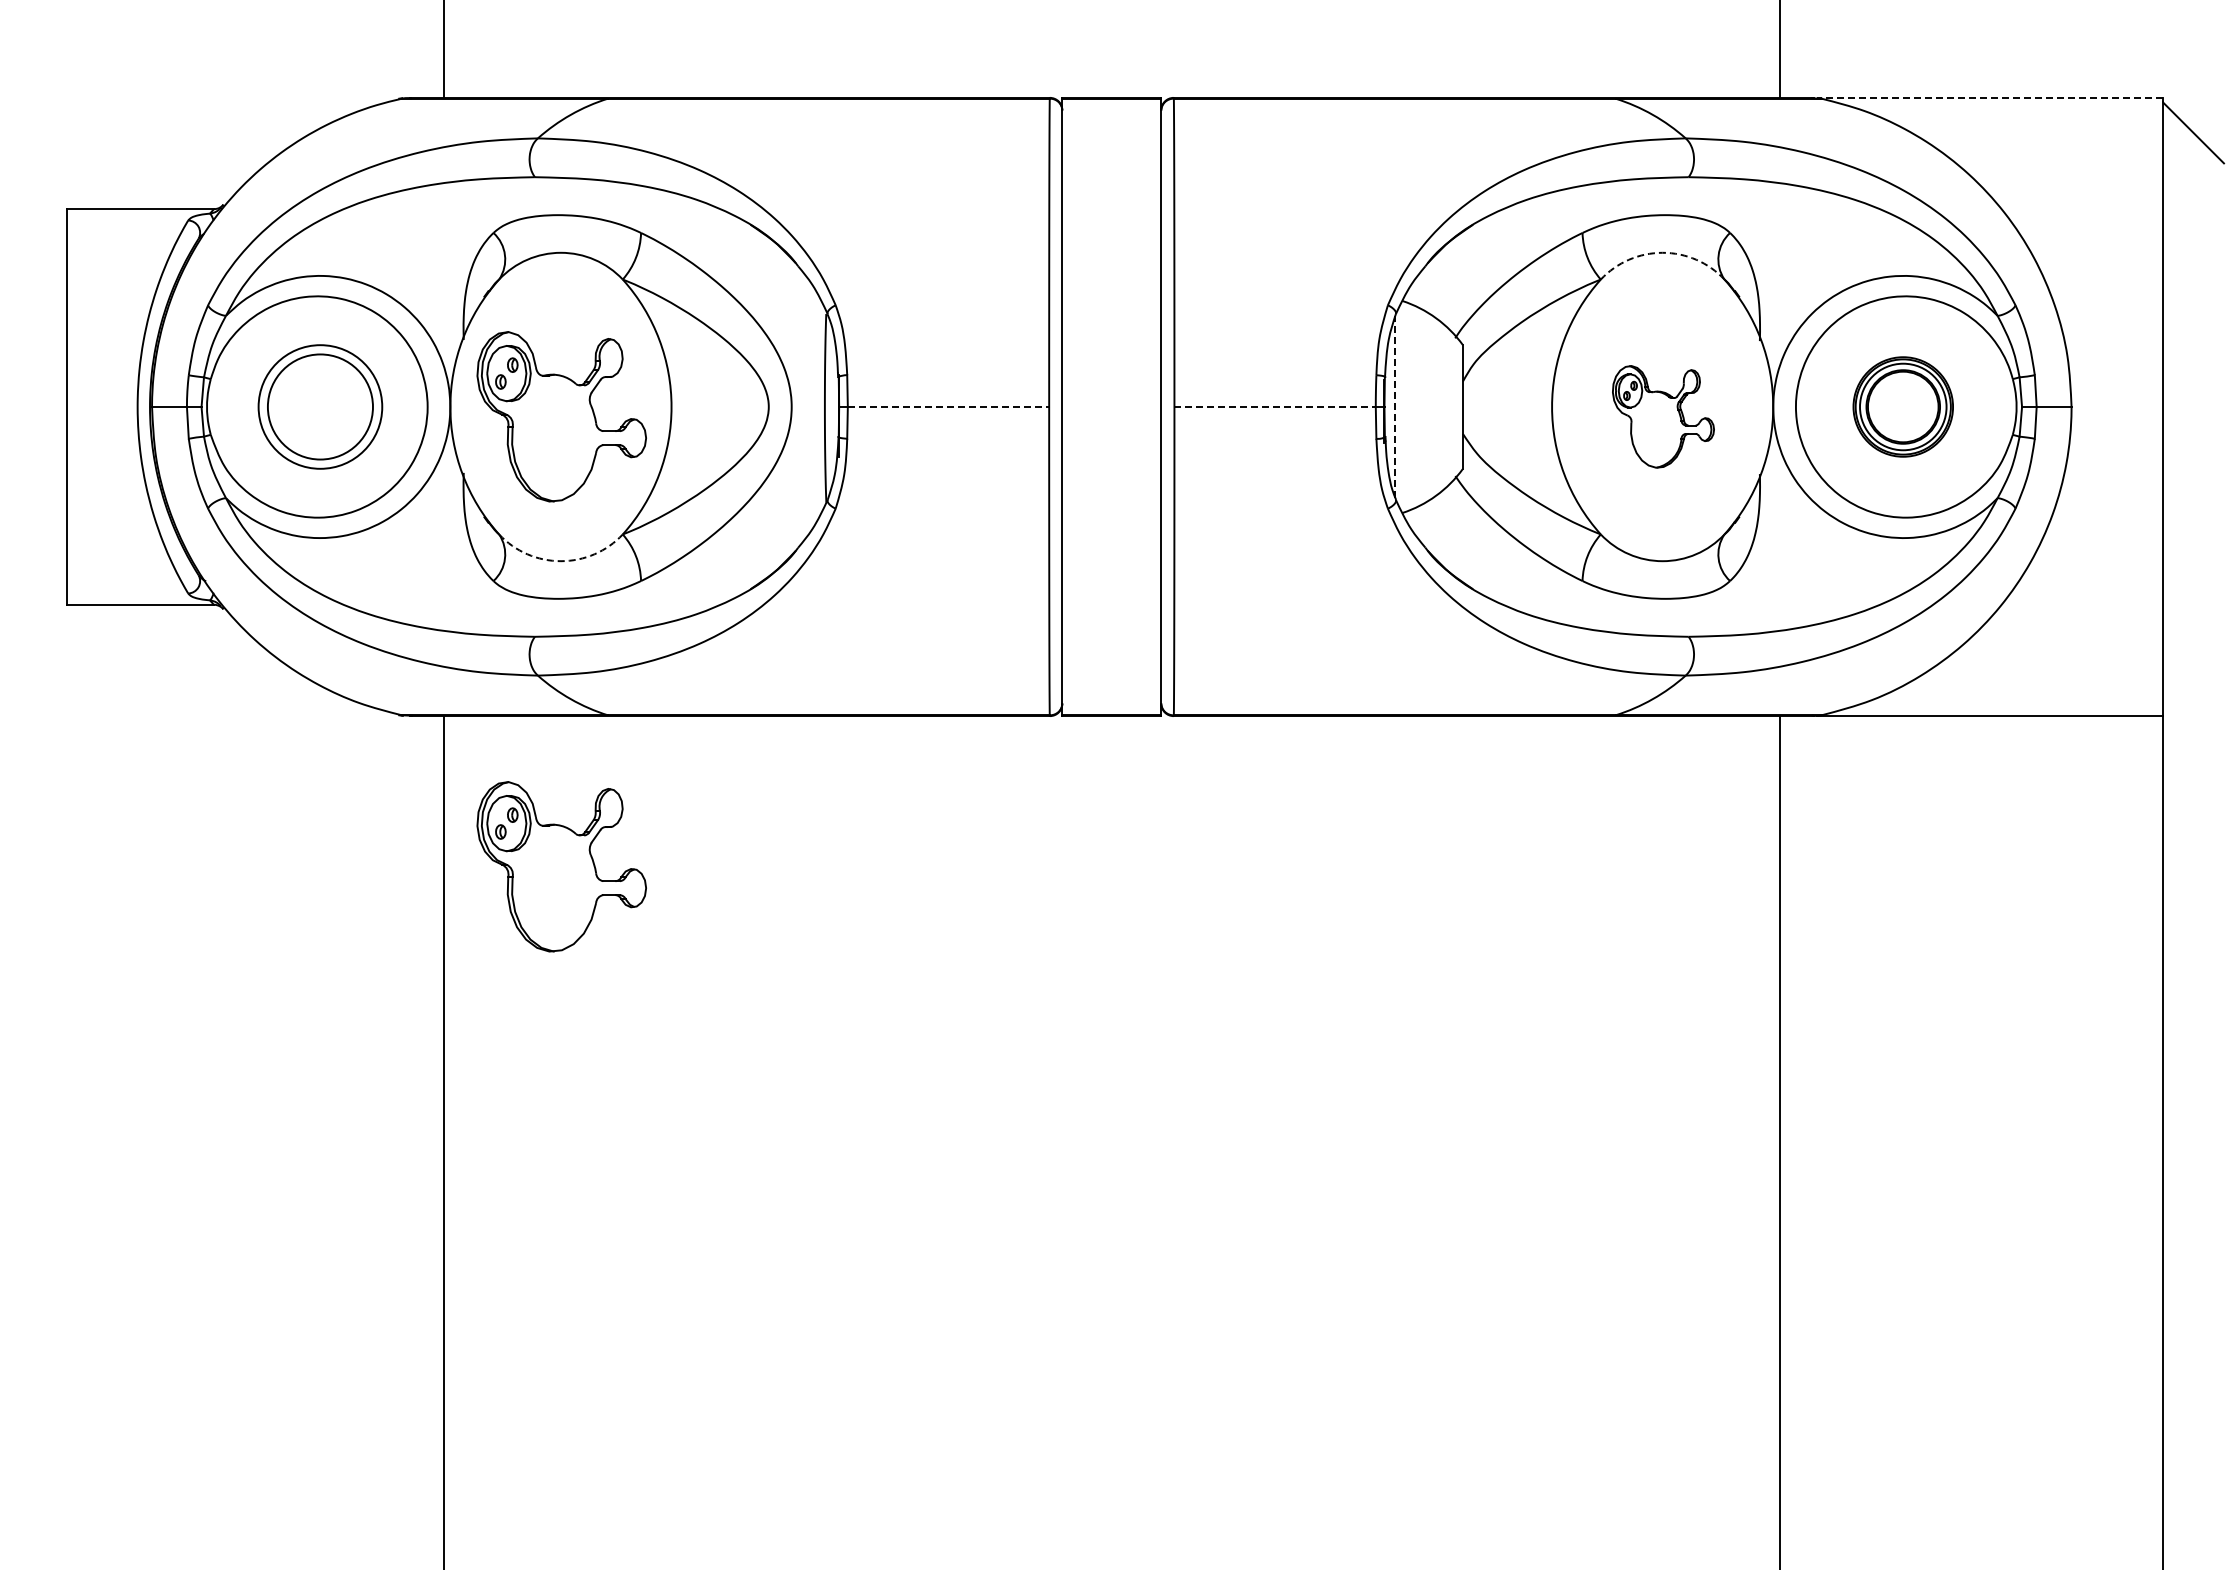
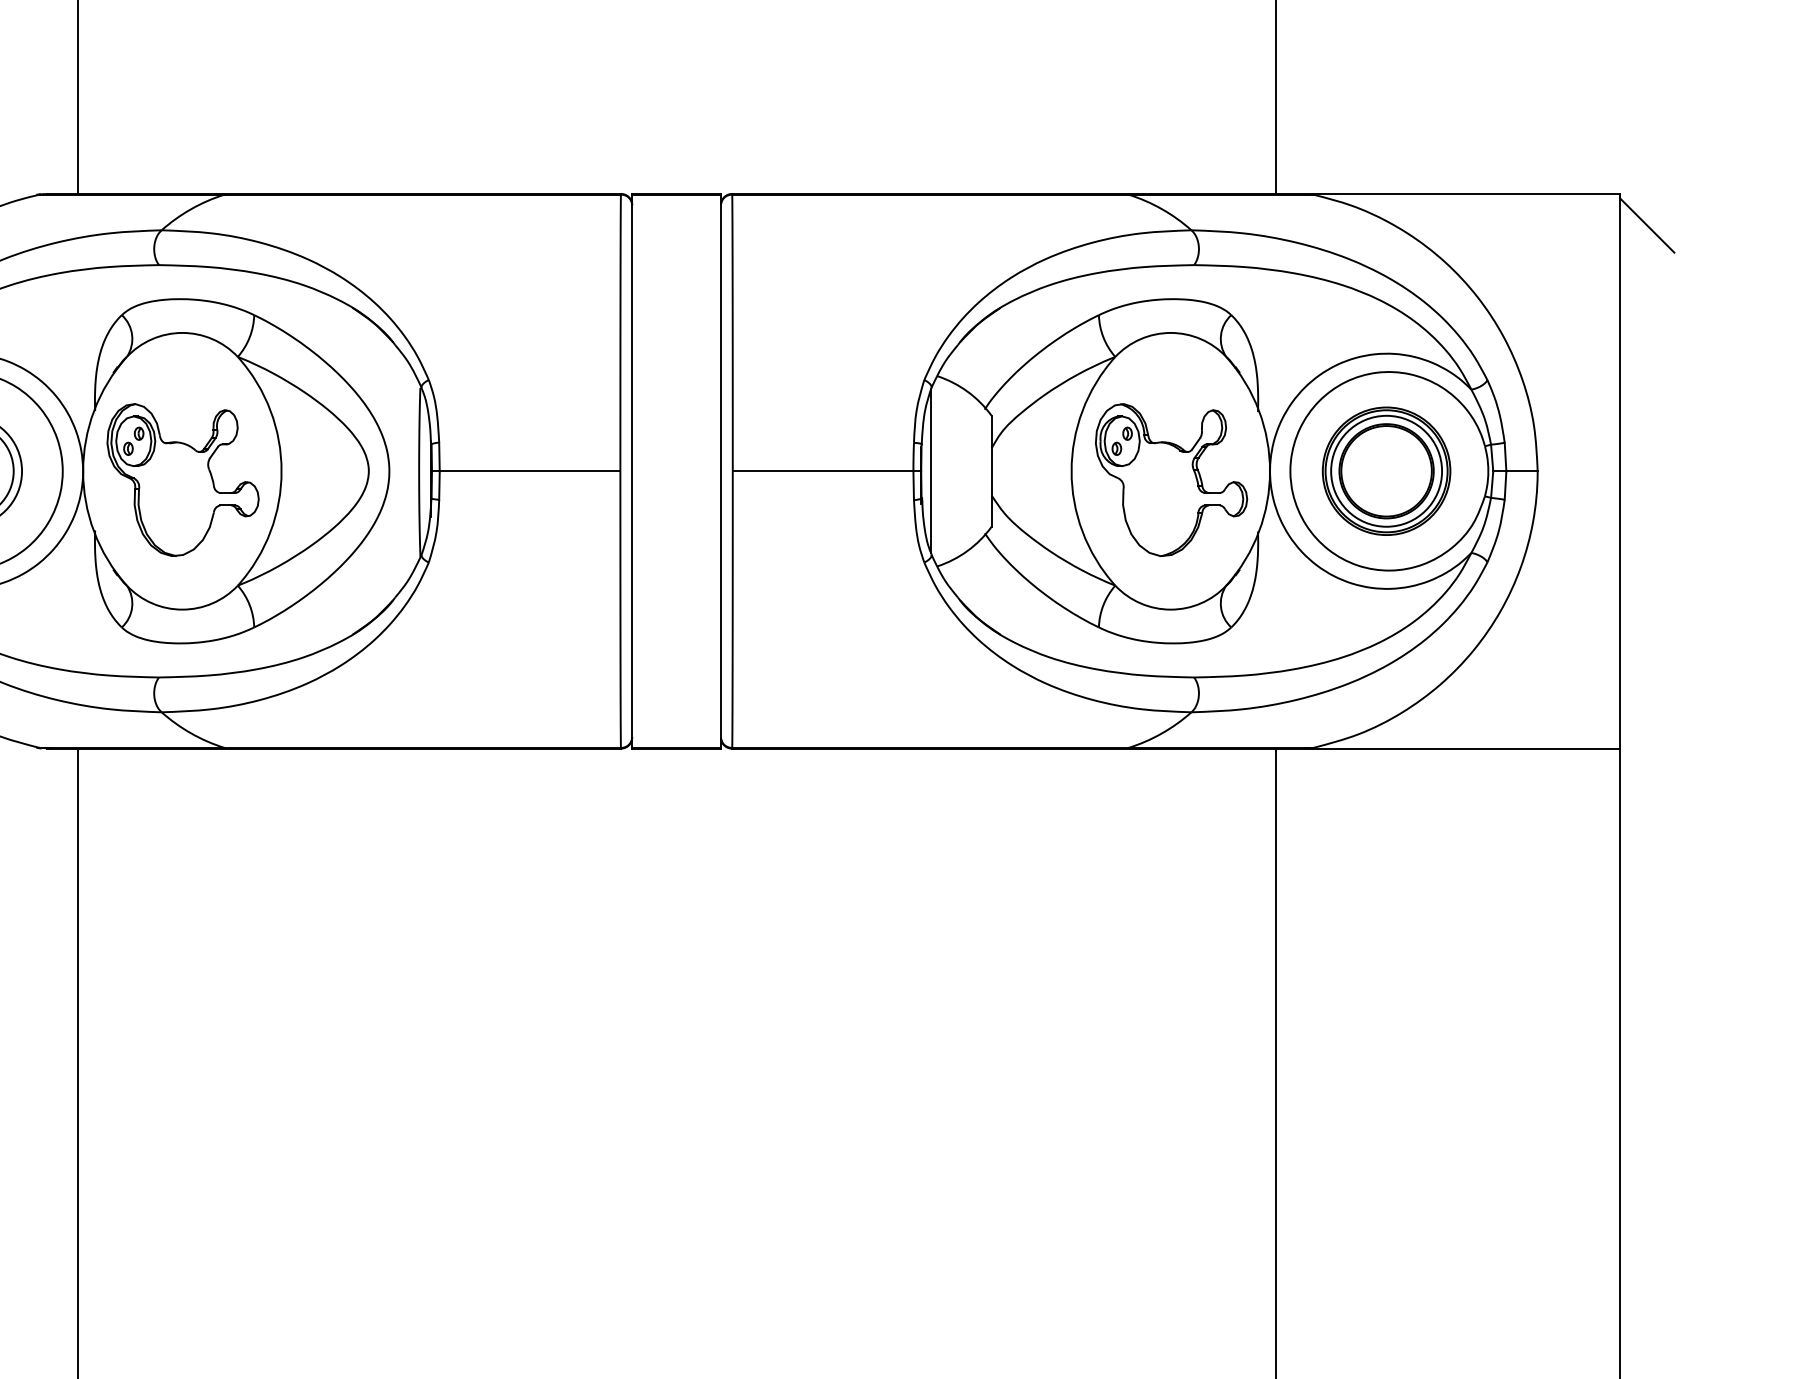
line: (1989, 97) -> (1464, 193), dashed -> solid
arc: (1662, 252) -> (1170, 332), dashed -> solid
line: (1394, 406) -> (930, 470), dashed -> solid
part: (1903, 406) -> (1386, 470), size x1.43
line: (948, 407) -> (530, 471), dashed -> solid
line: (1275, 407) -> (823, 471), dashed -> solid
part: (1663, 416) -> (1171, 479), size x1.67
arc: (560, 561) -> (181, 609), dashed -> solid
part: (561, 866) -> (182, 883), removed

